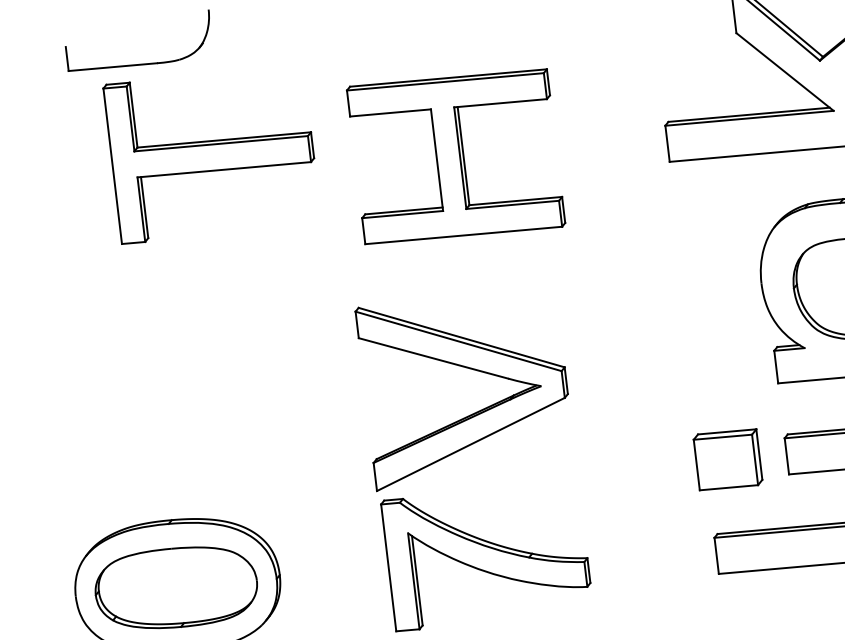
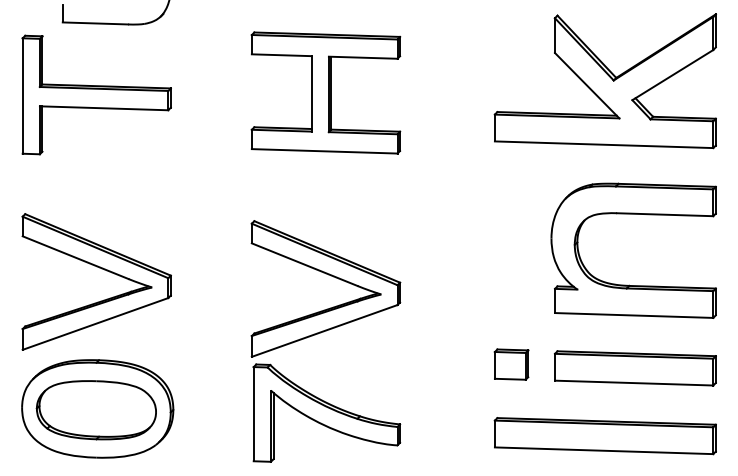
part: (211, 152) -> (96, 94), moved
part: (455, 156) -> (325, 92), moved
part: (160, 397) -> (101, 269), added
part: (727, 459) -> (511, 364), size x0.71

